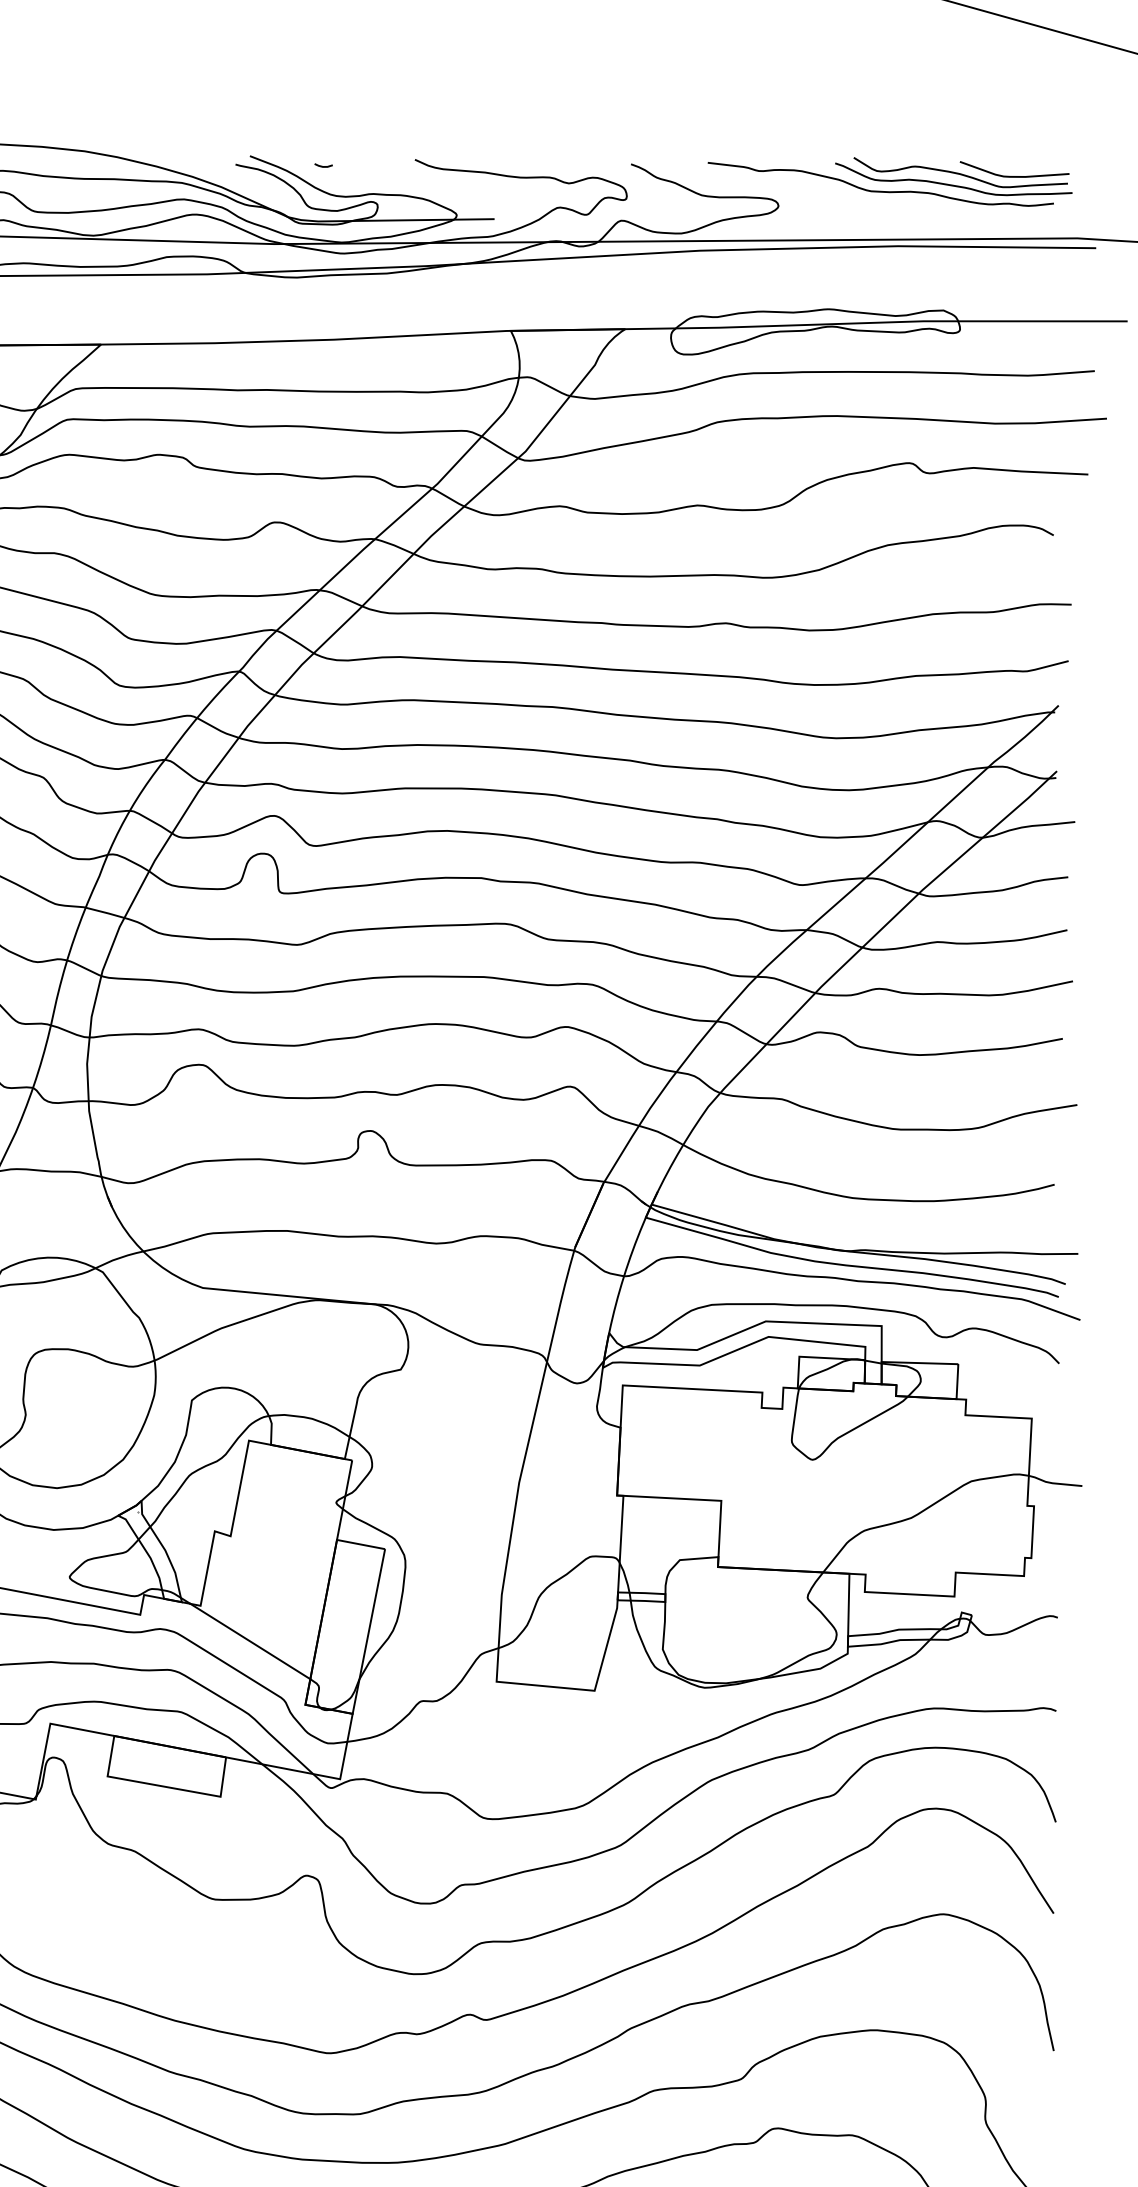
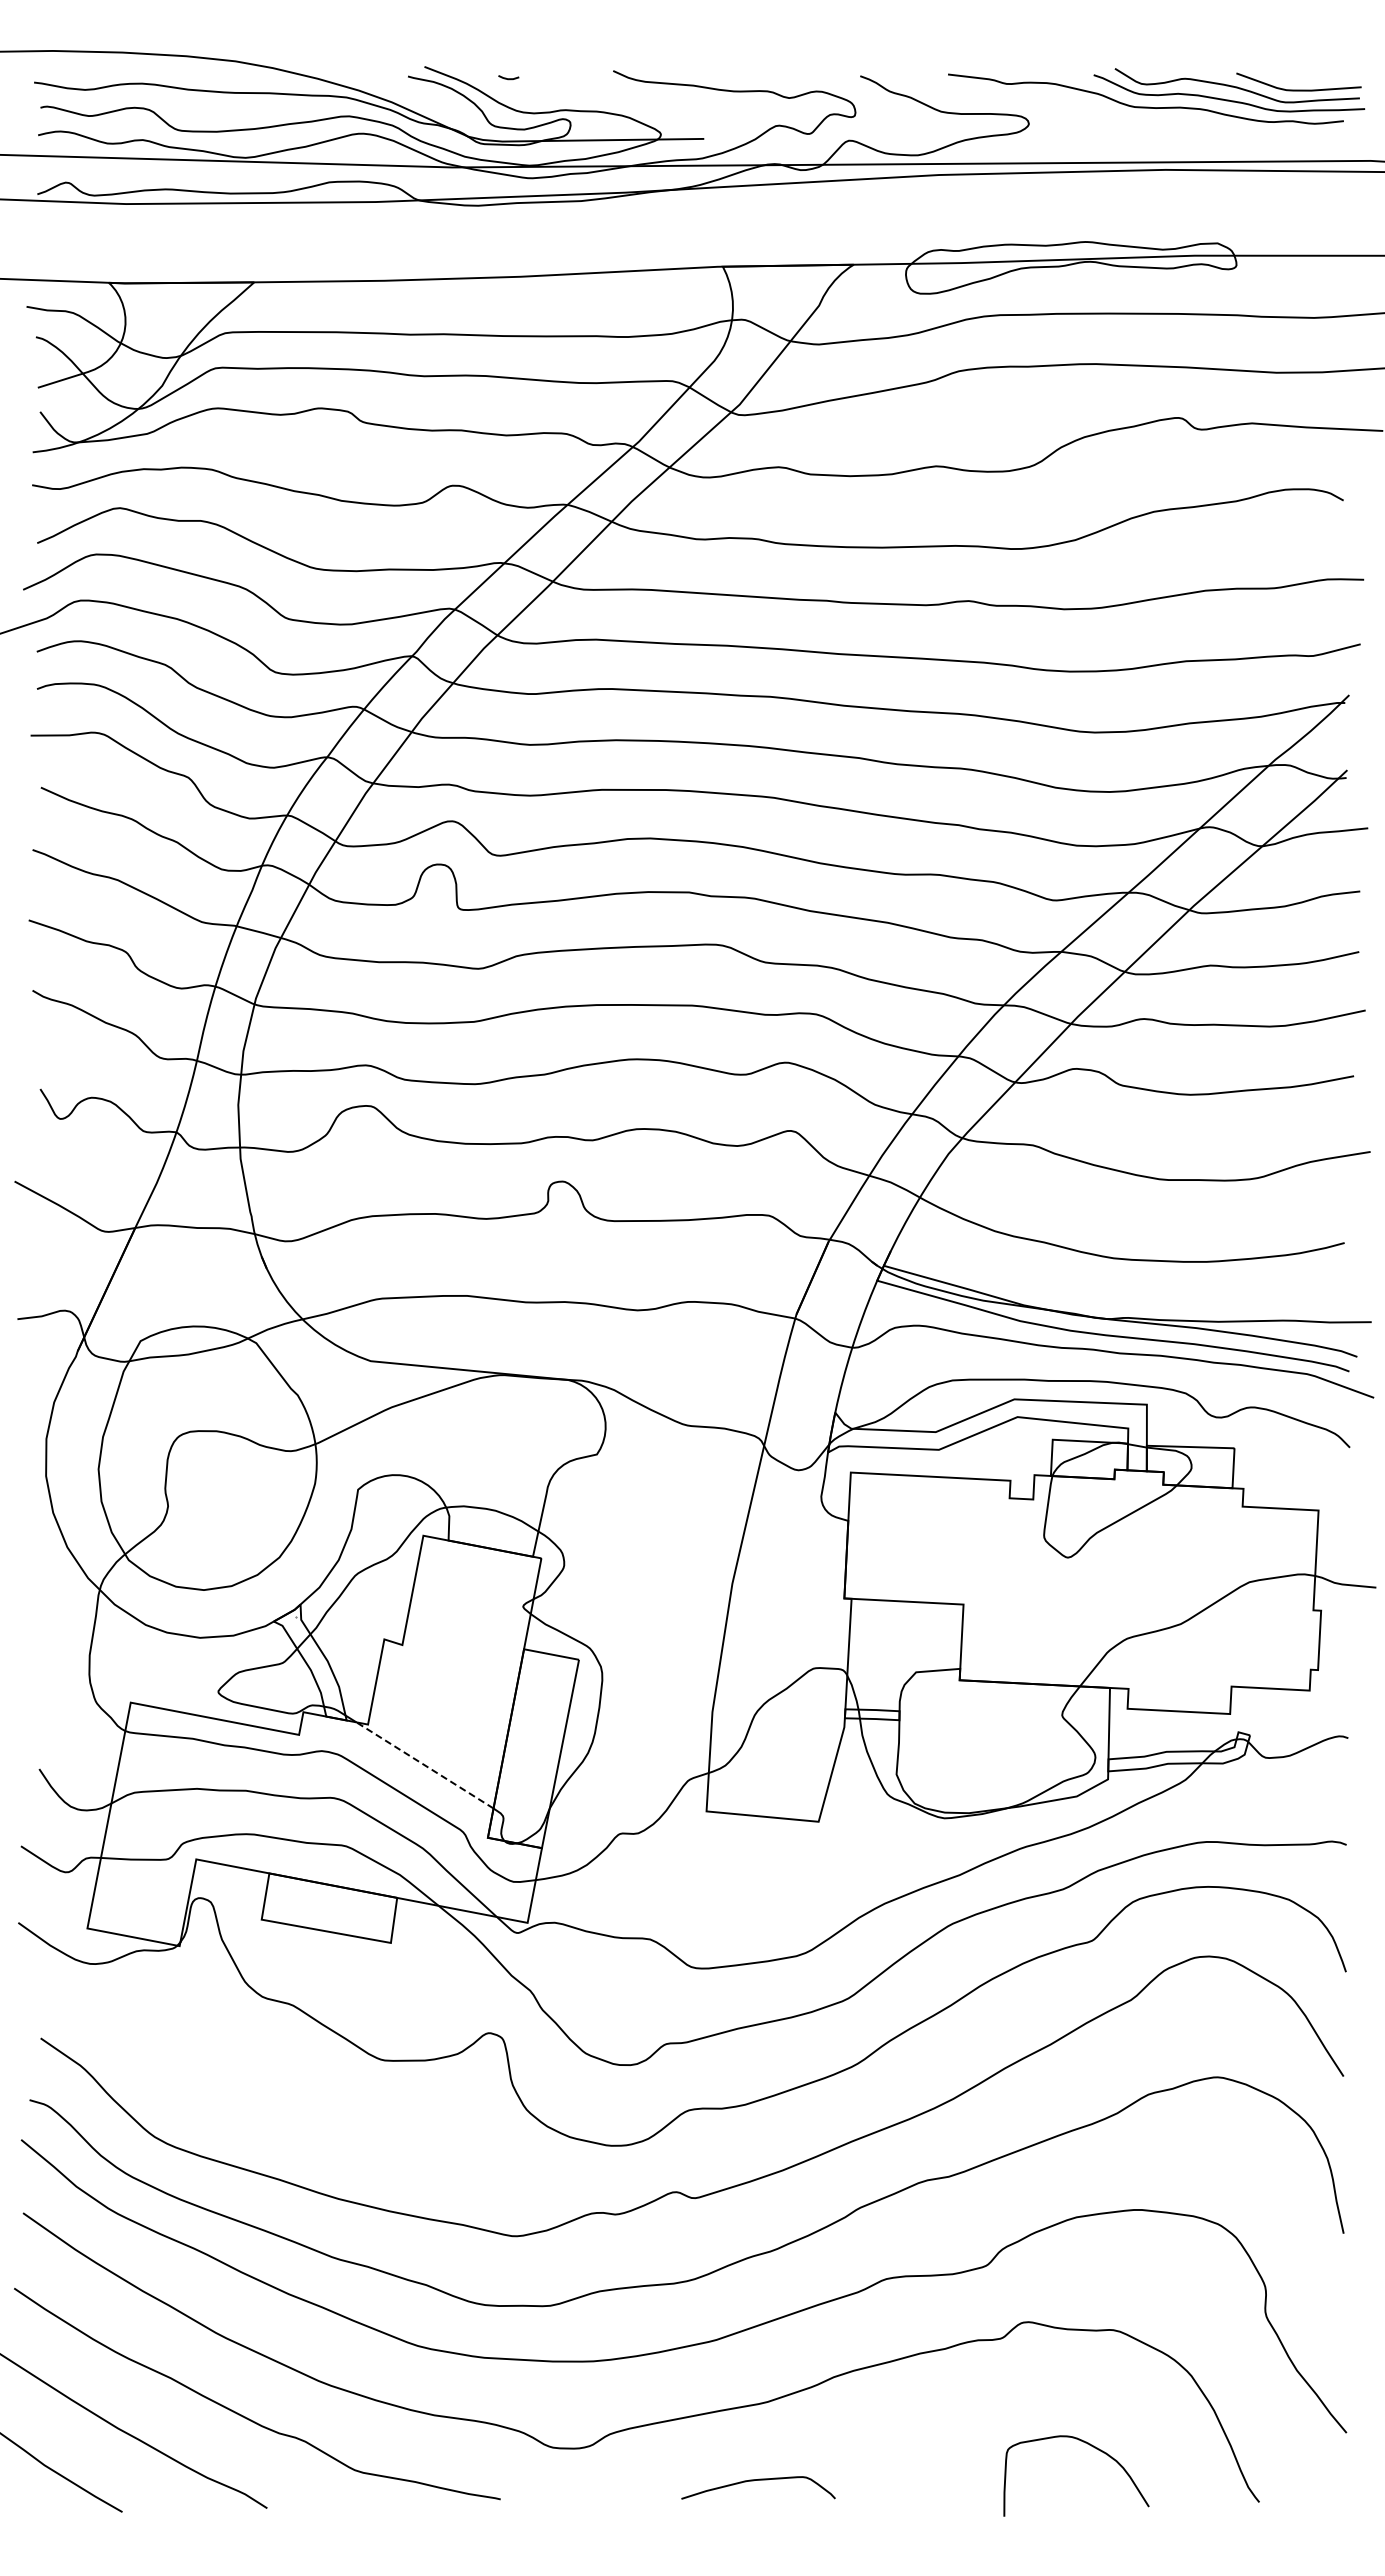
line: (250, 1641) -> (425, 1765), solid -> dashed

